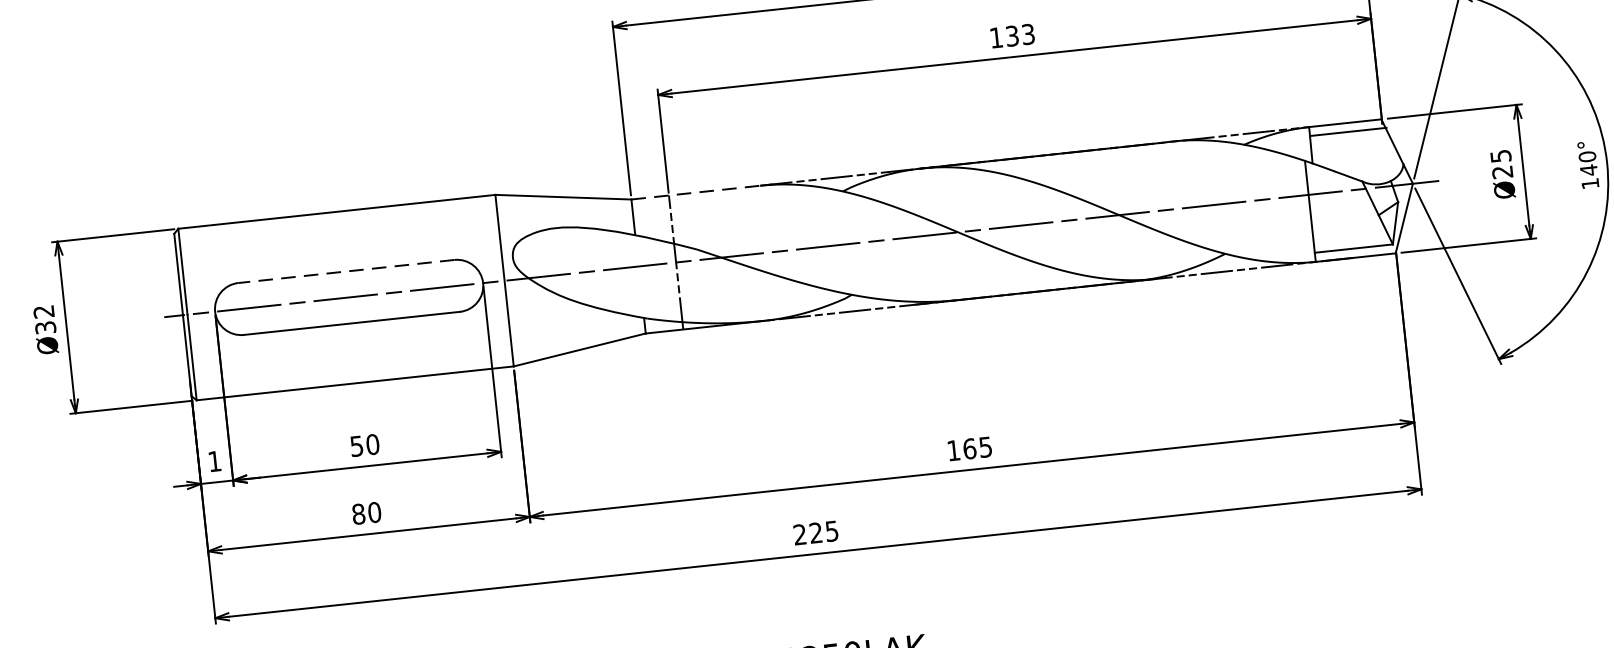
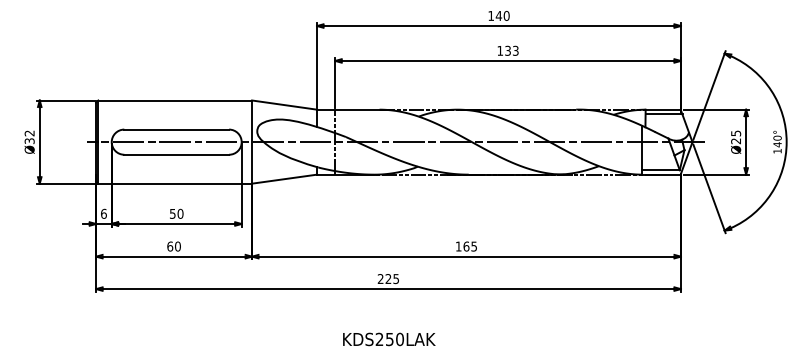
line: (702, 191) -> (351, 109), dashed -> solid
line: (345, 271) -> (176, 129), dashed -> solid
text: (213, 460) -> (103, 213), 1 -> 6
text: (359, 513) -> (170, 246), 80 -> 60

